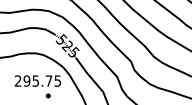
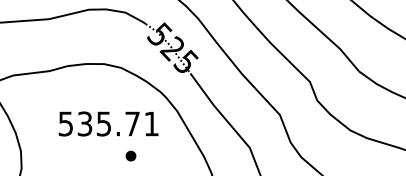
text: (37, 80) -> (107, 122), 295.75 -> 535.71

